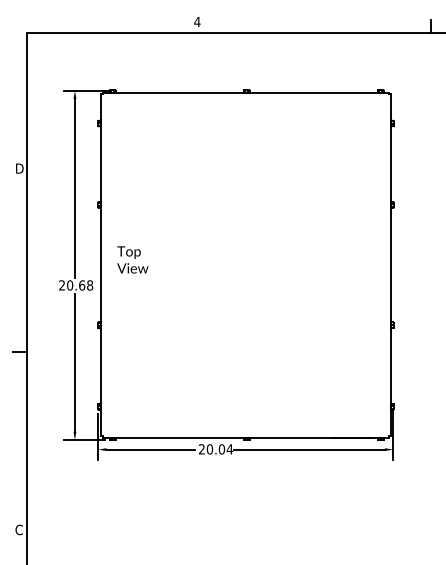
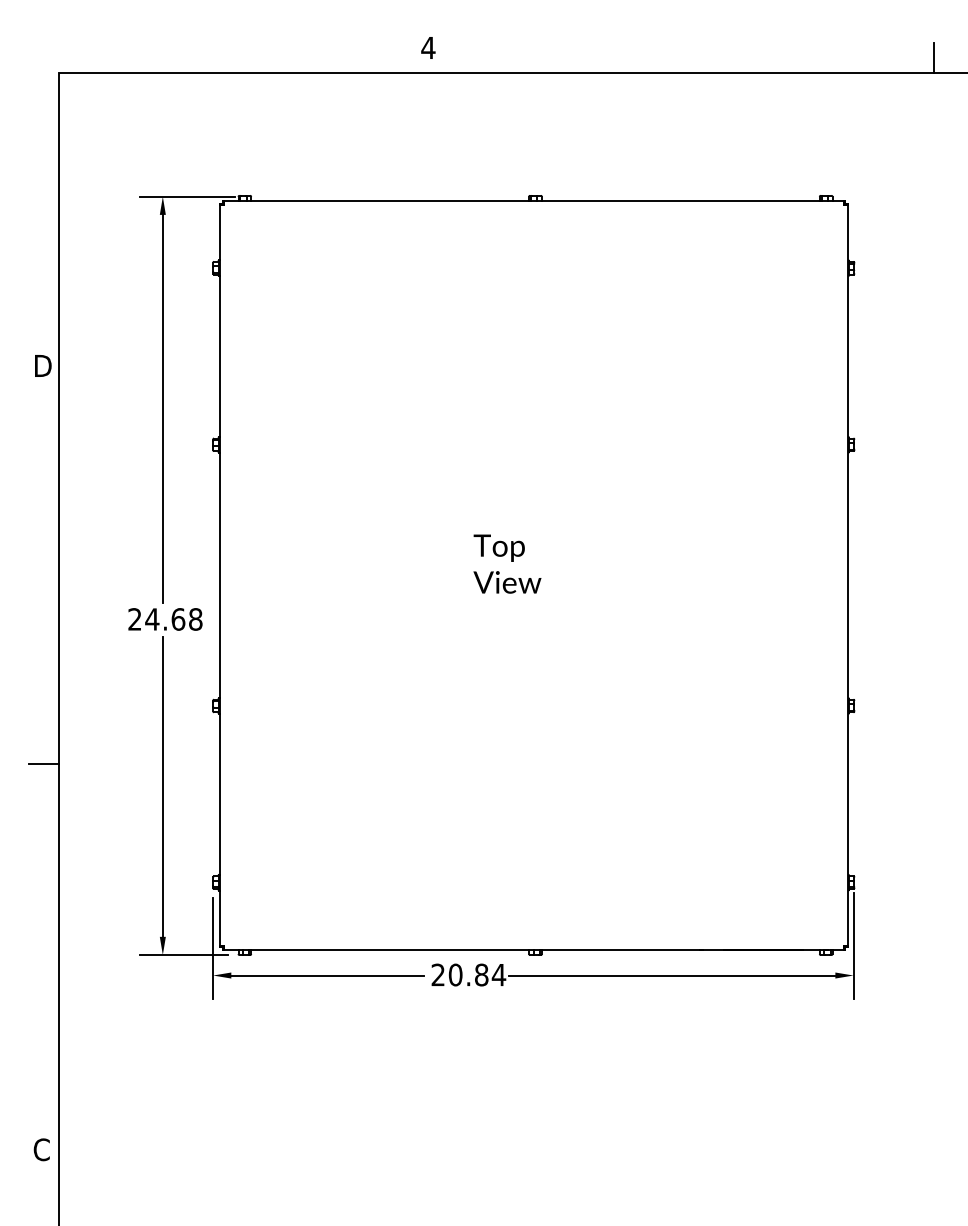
text: (132, 259) -> (506, 563), moved
text: (69, 285) -> (151, 619), 20.68 -> 24.68
text: (221, 449) -> (480, 975), 20.04 -> 20.84

